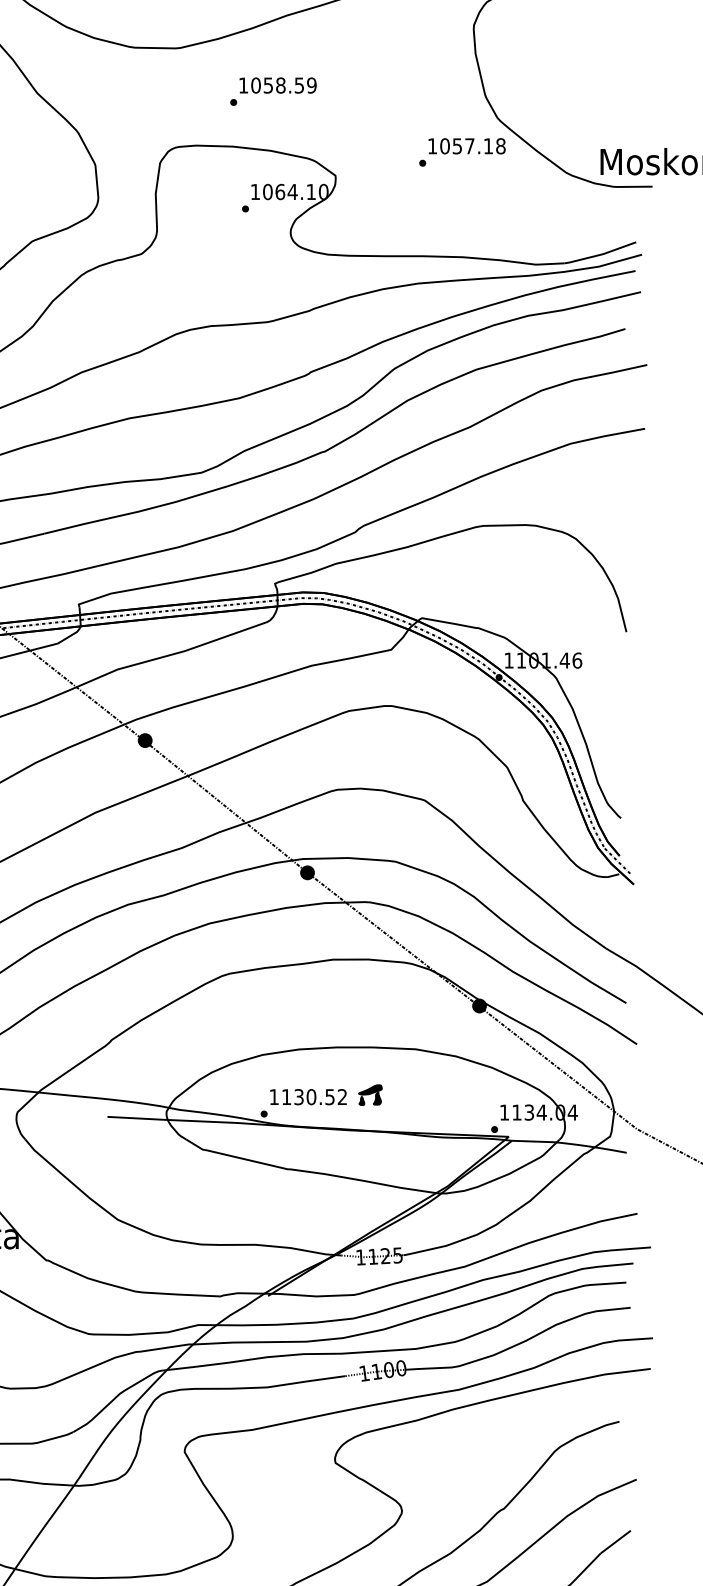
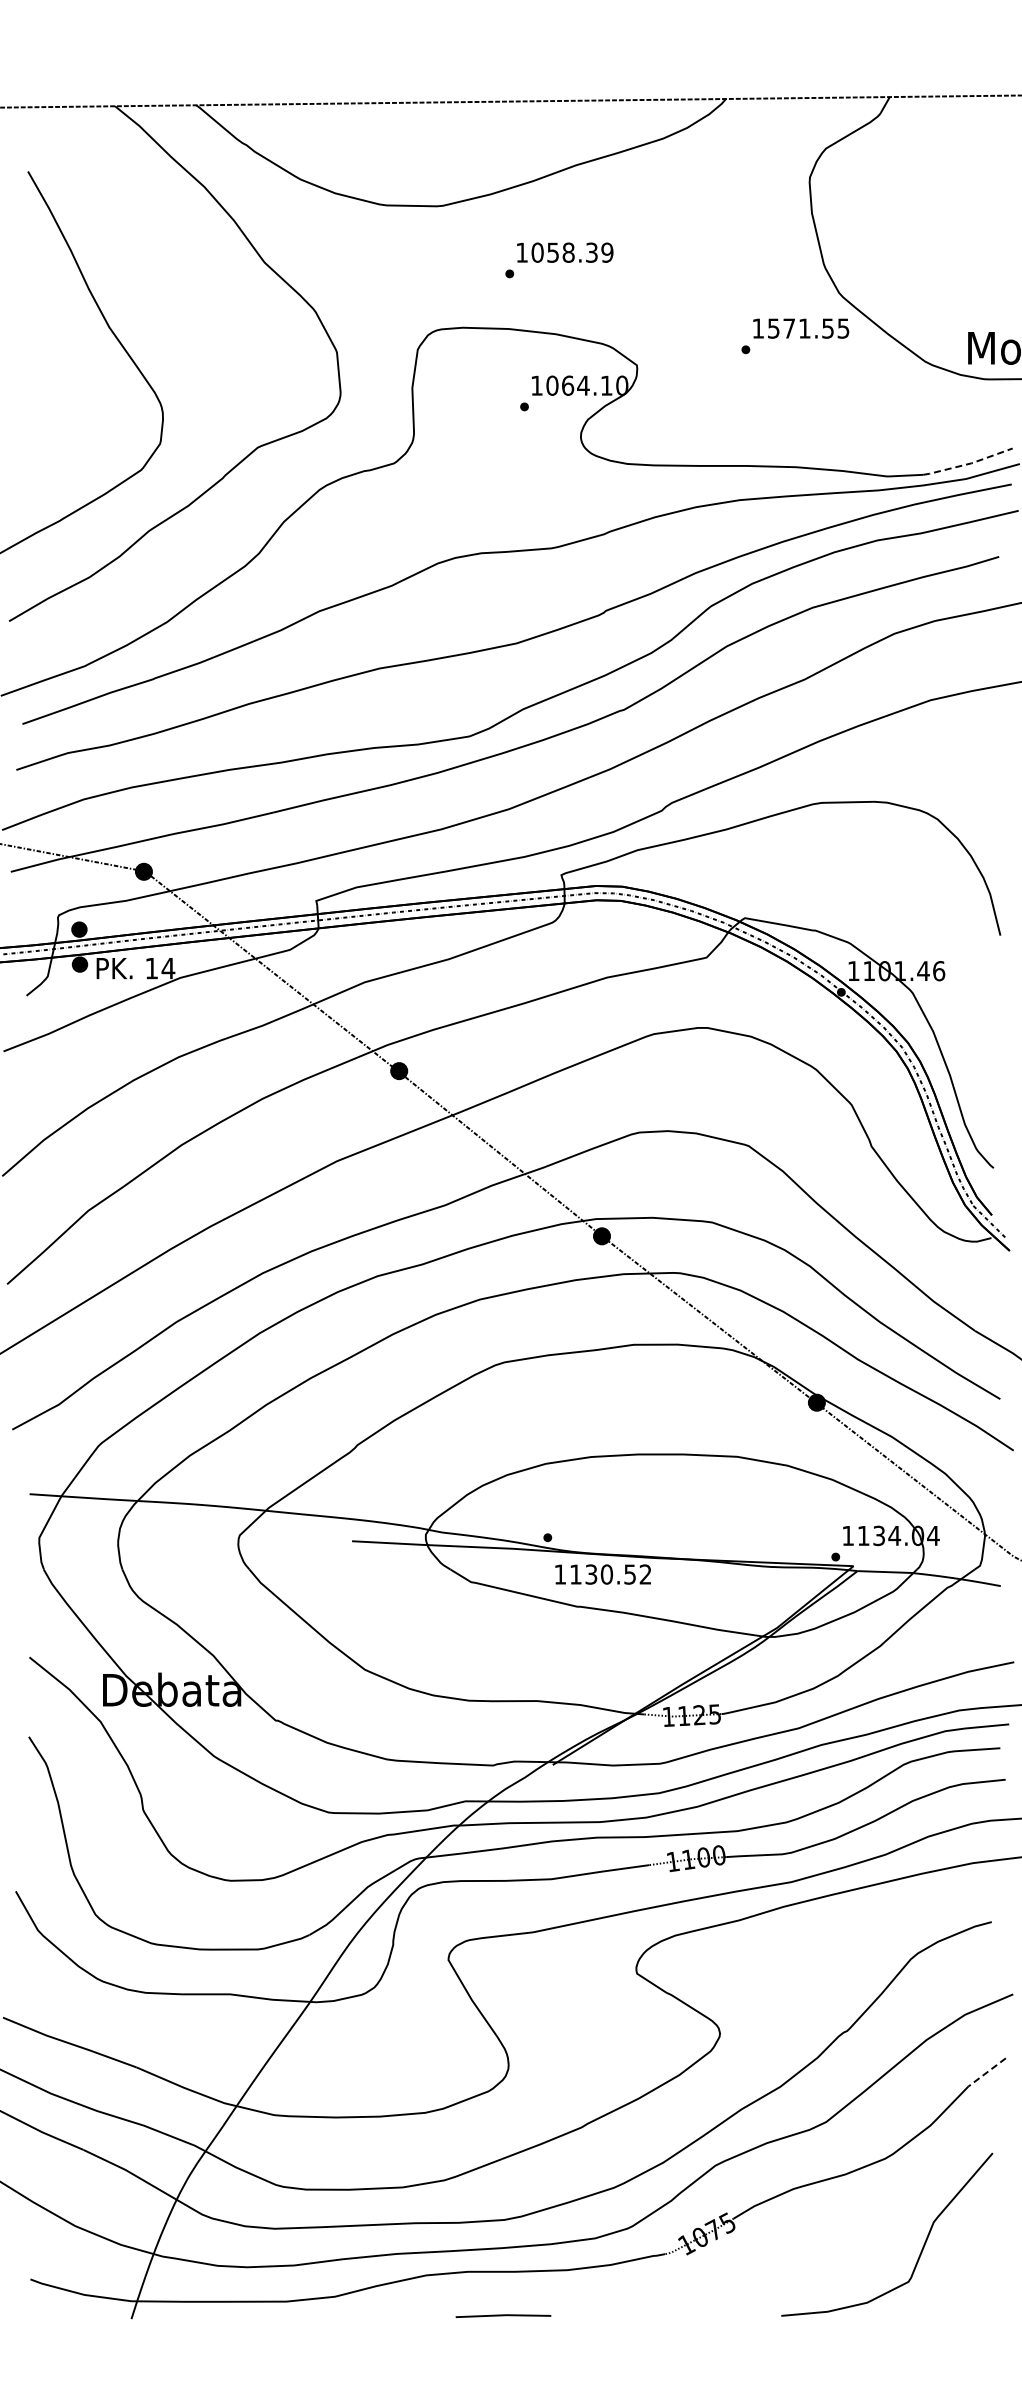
text: (299, 85) -> (591, 252), 1058.59 -> 1058.39
text: (472, 146) -> (808, 328), 1057.18 -> 1571.55
line: (600, 255) -> (968, 464), solid -> dashed
part: (370, 1094) -> (680, 1513), removed
text: (307, 1097) -> (602, 1574), moved
line: (616, 1542) -> (987, 2072), solid -> dashed

